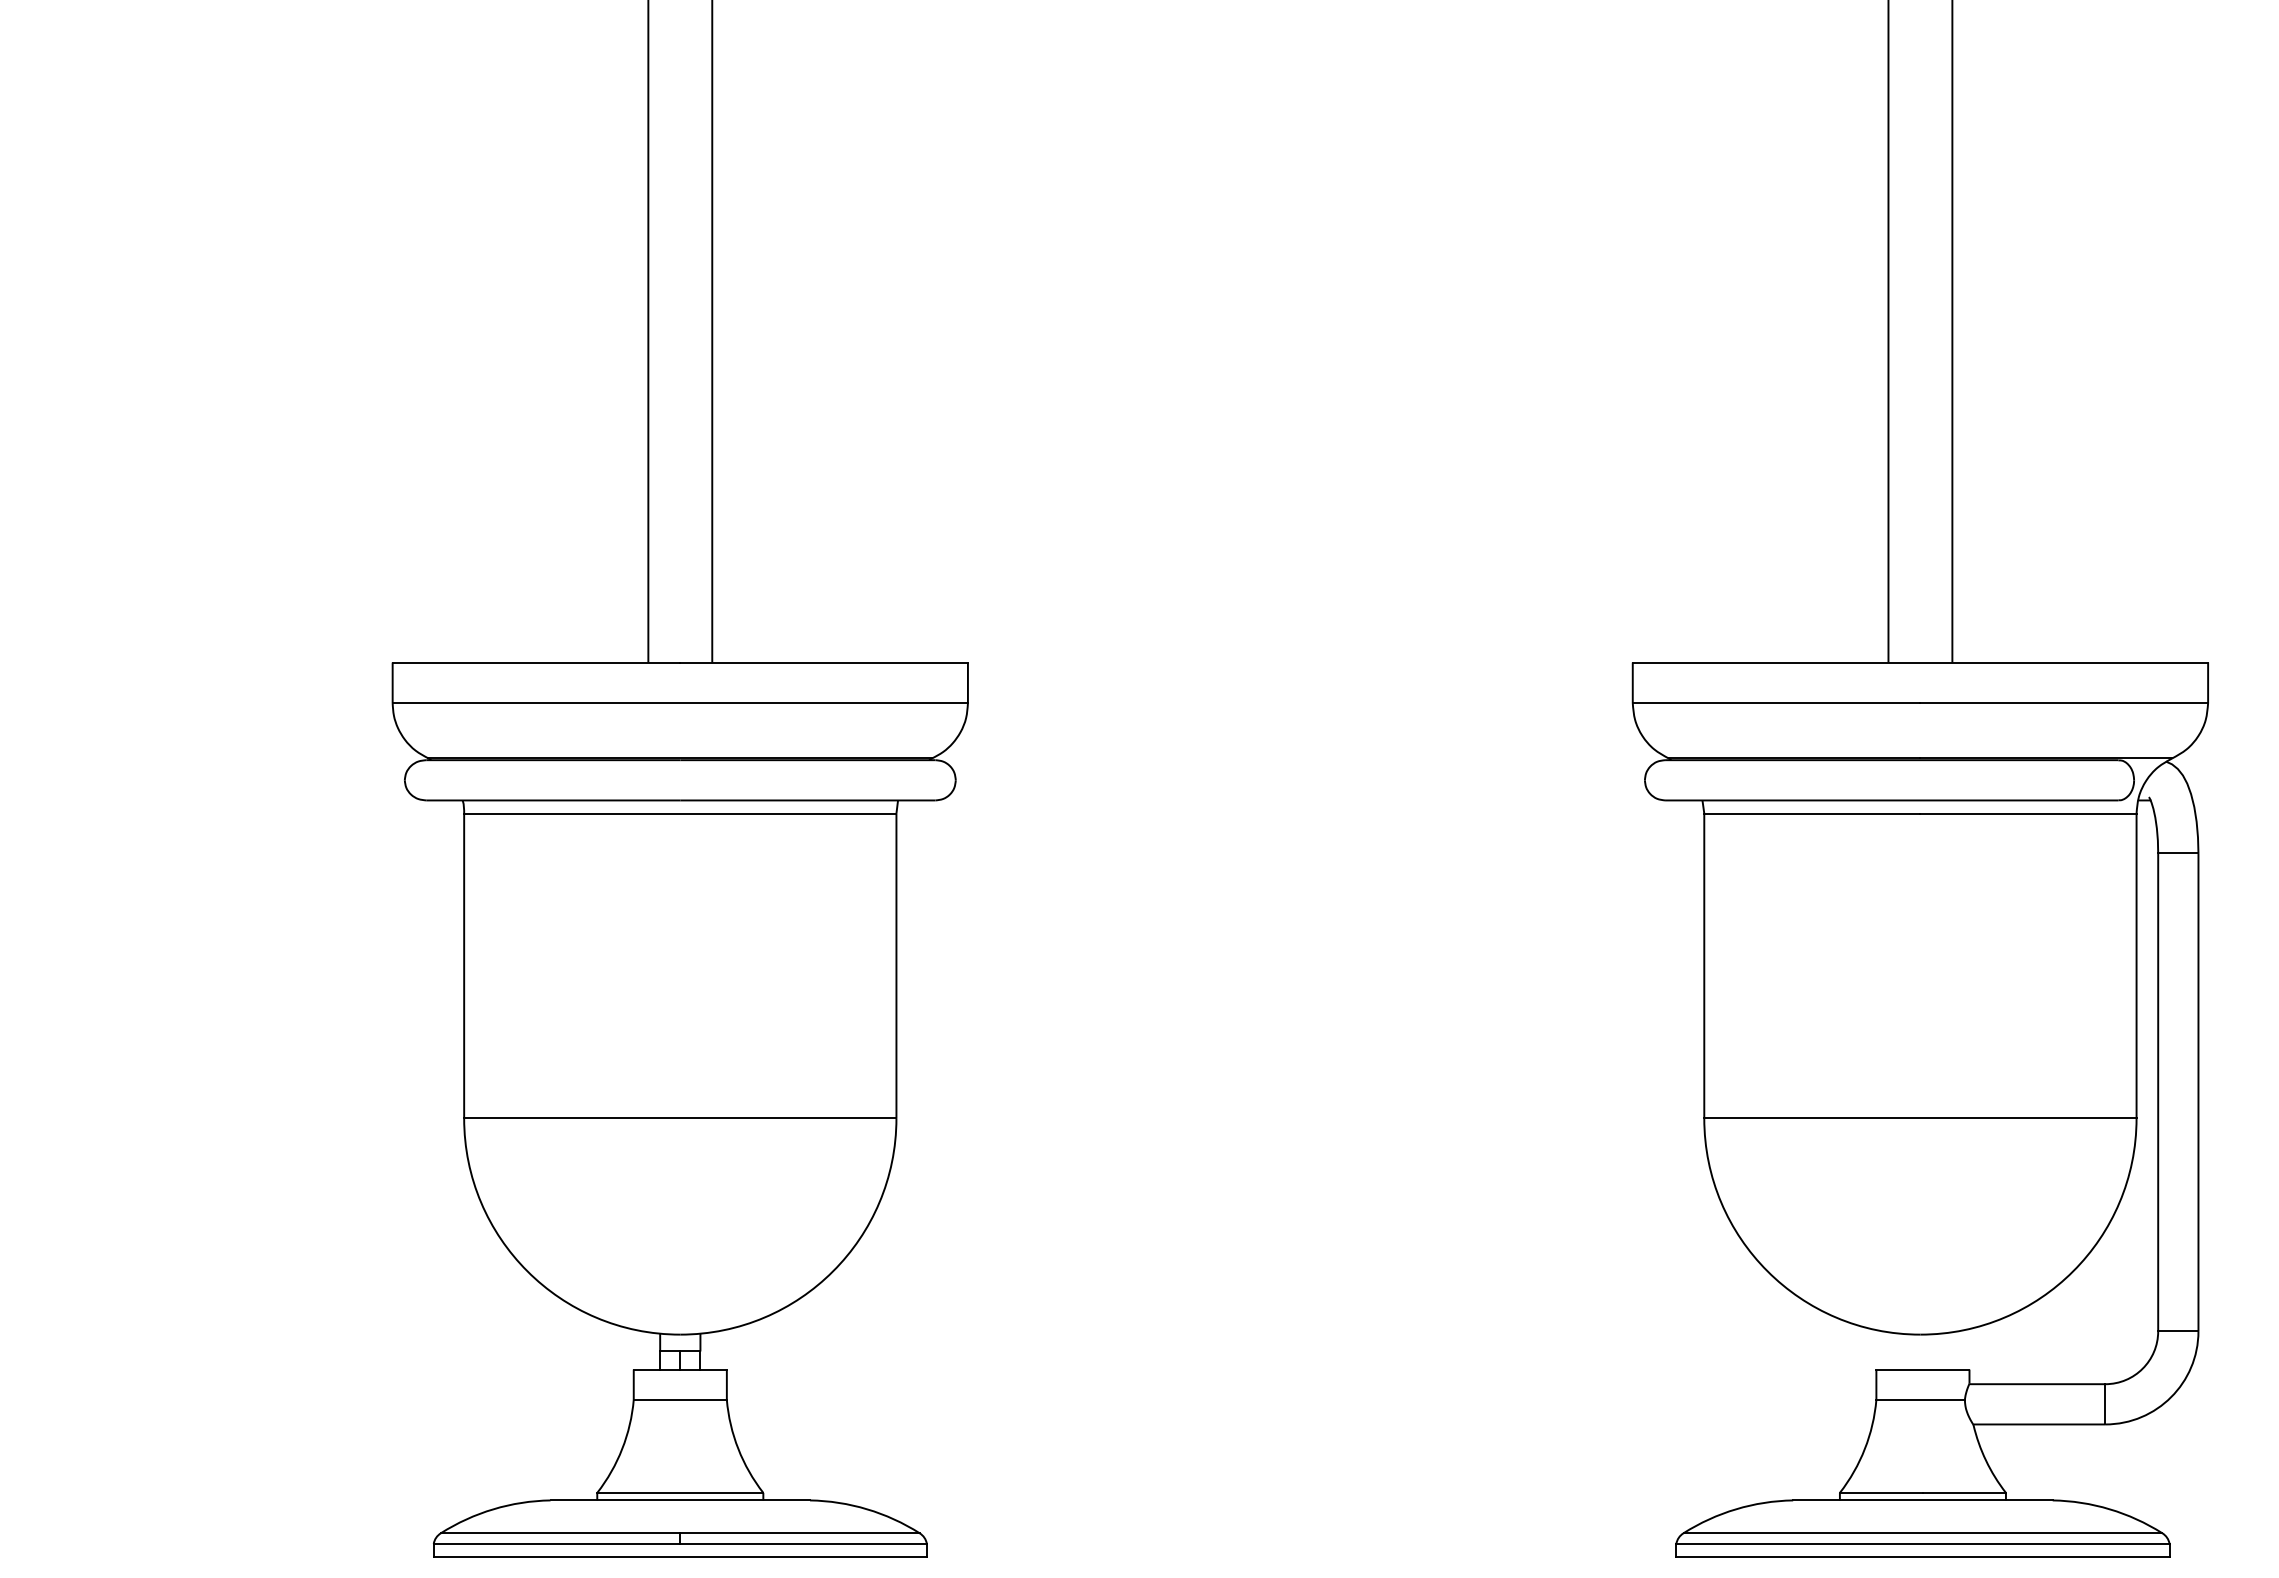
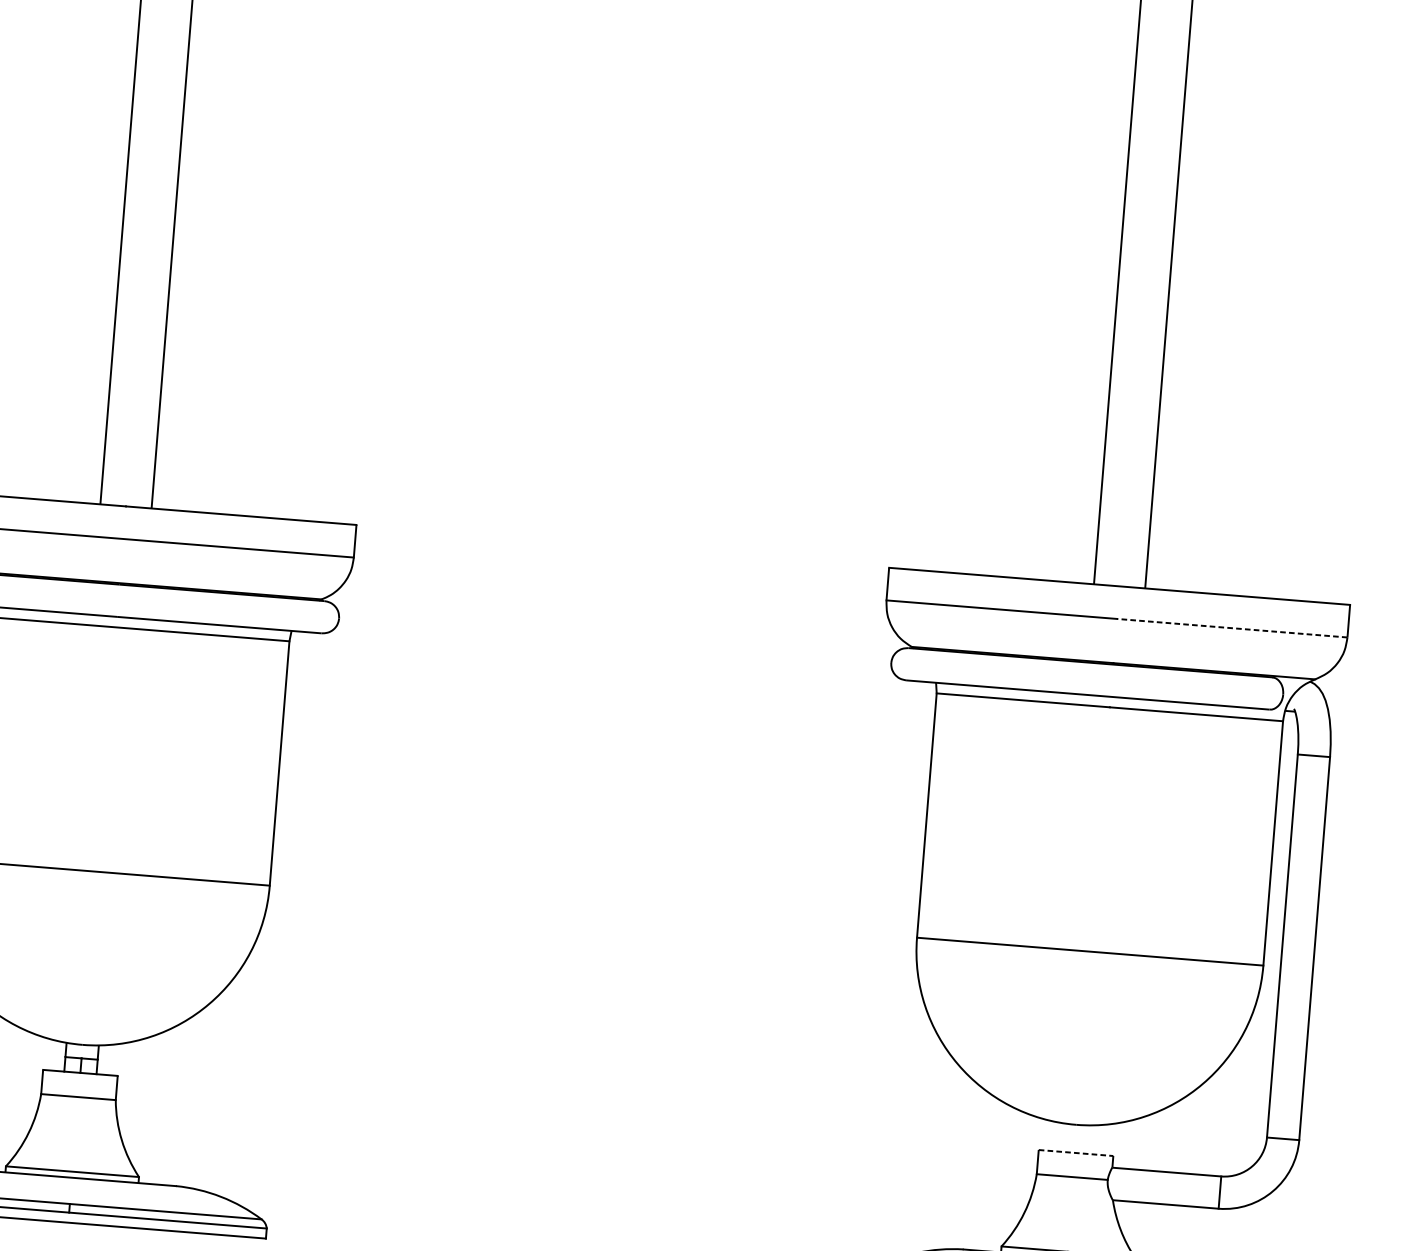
line: (2064, 703) -> (1232, 628), solid -> dashed
line: (1922, 1369) -> (1075, 1152), solid -> dashed

